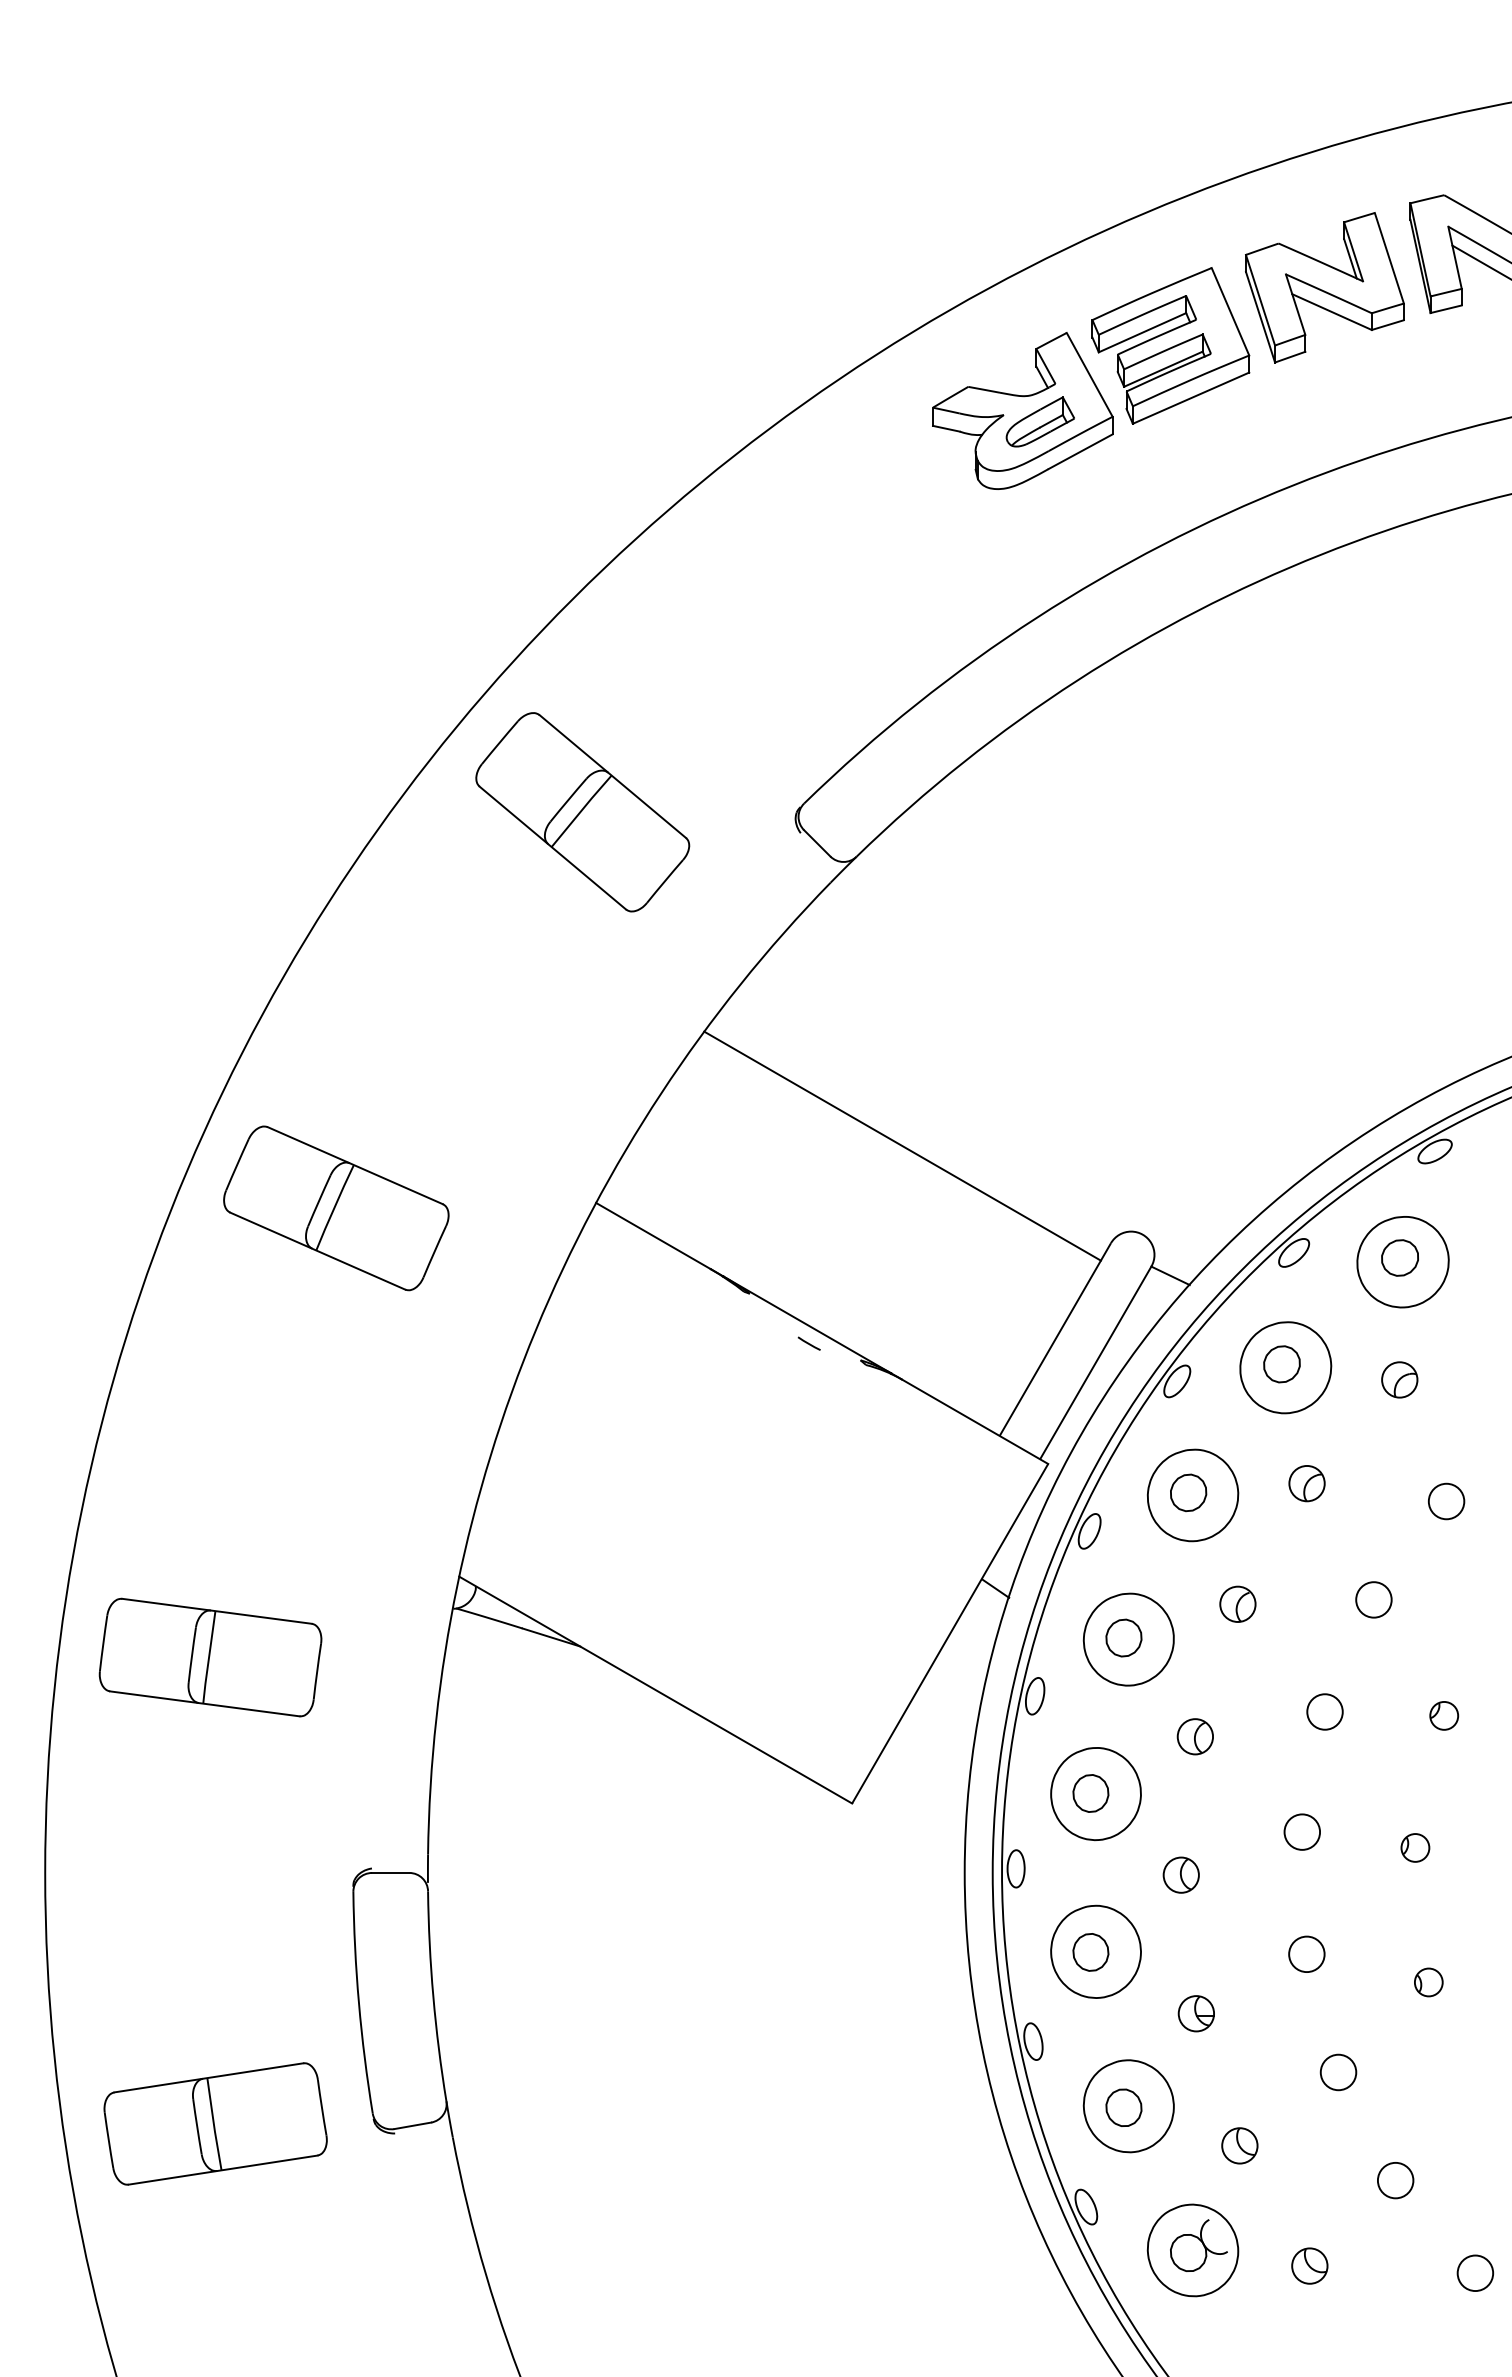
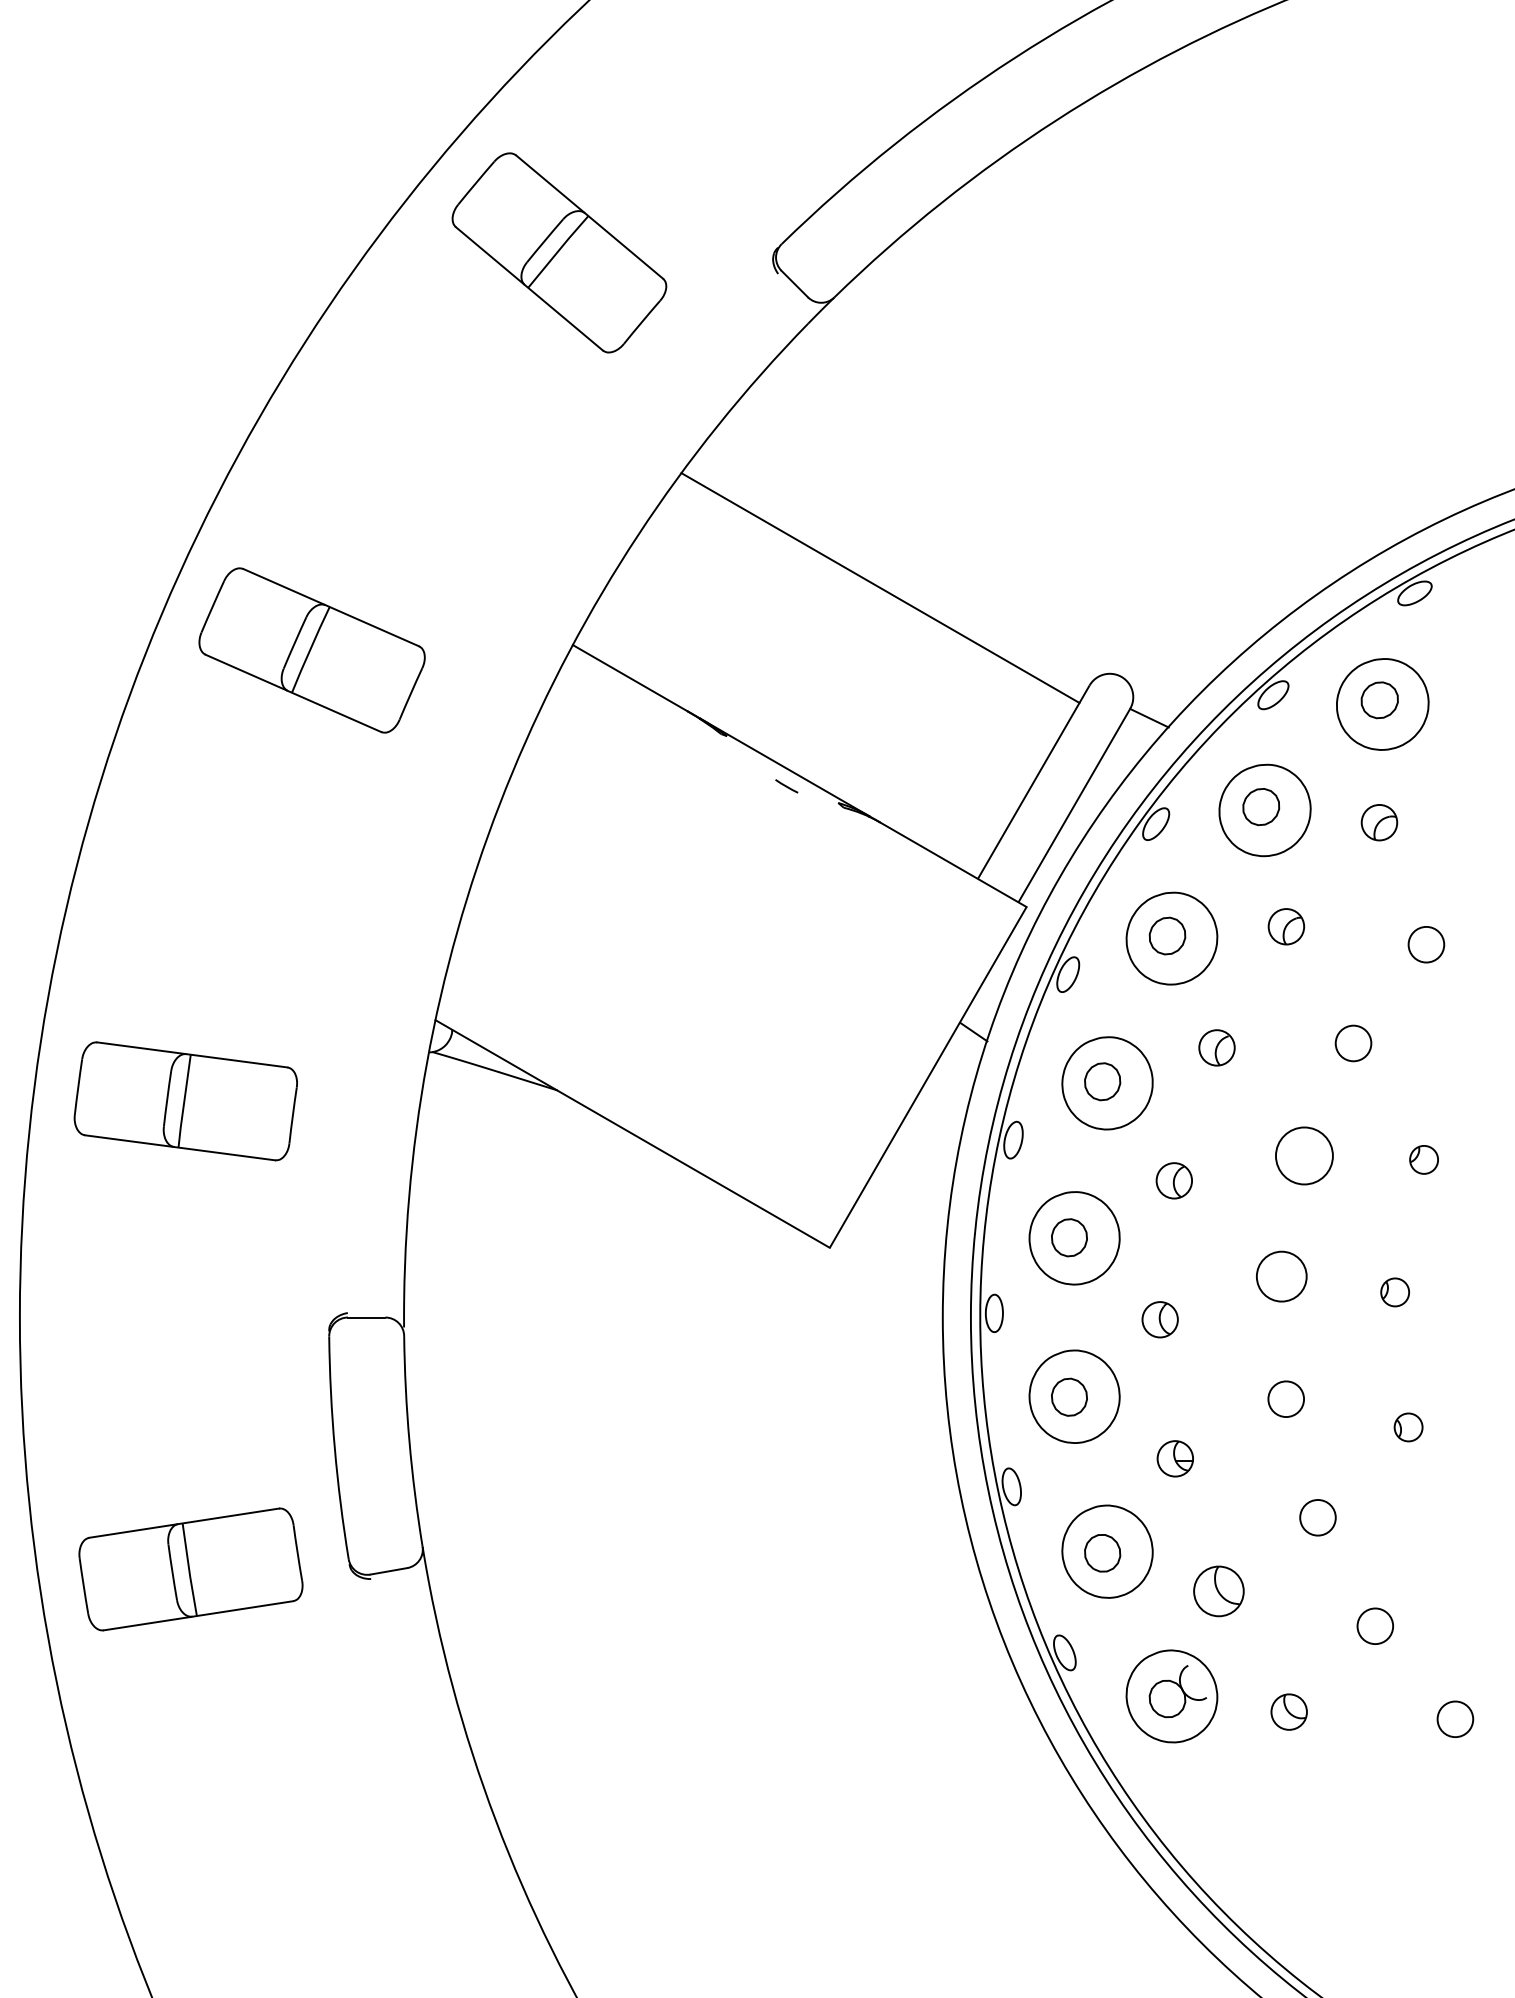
circle: (1324, 1711) -> (1303, 1155), size x1.6
circle: (1301, 1831) -> (1280, 1275), size x1.4
part: (1239, 2145) -> (1218, 1591), size x1.4

